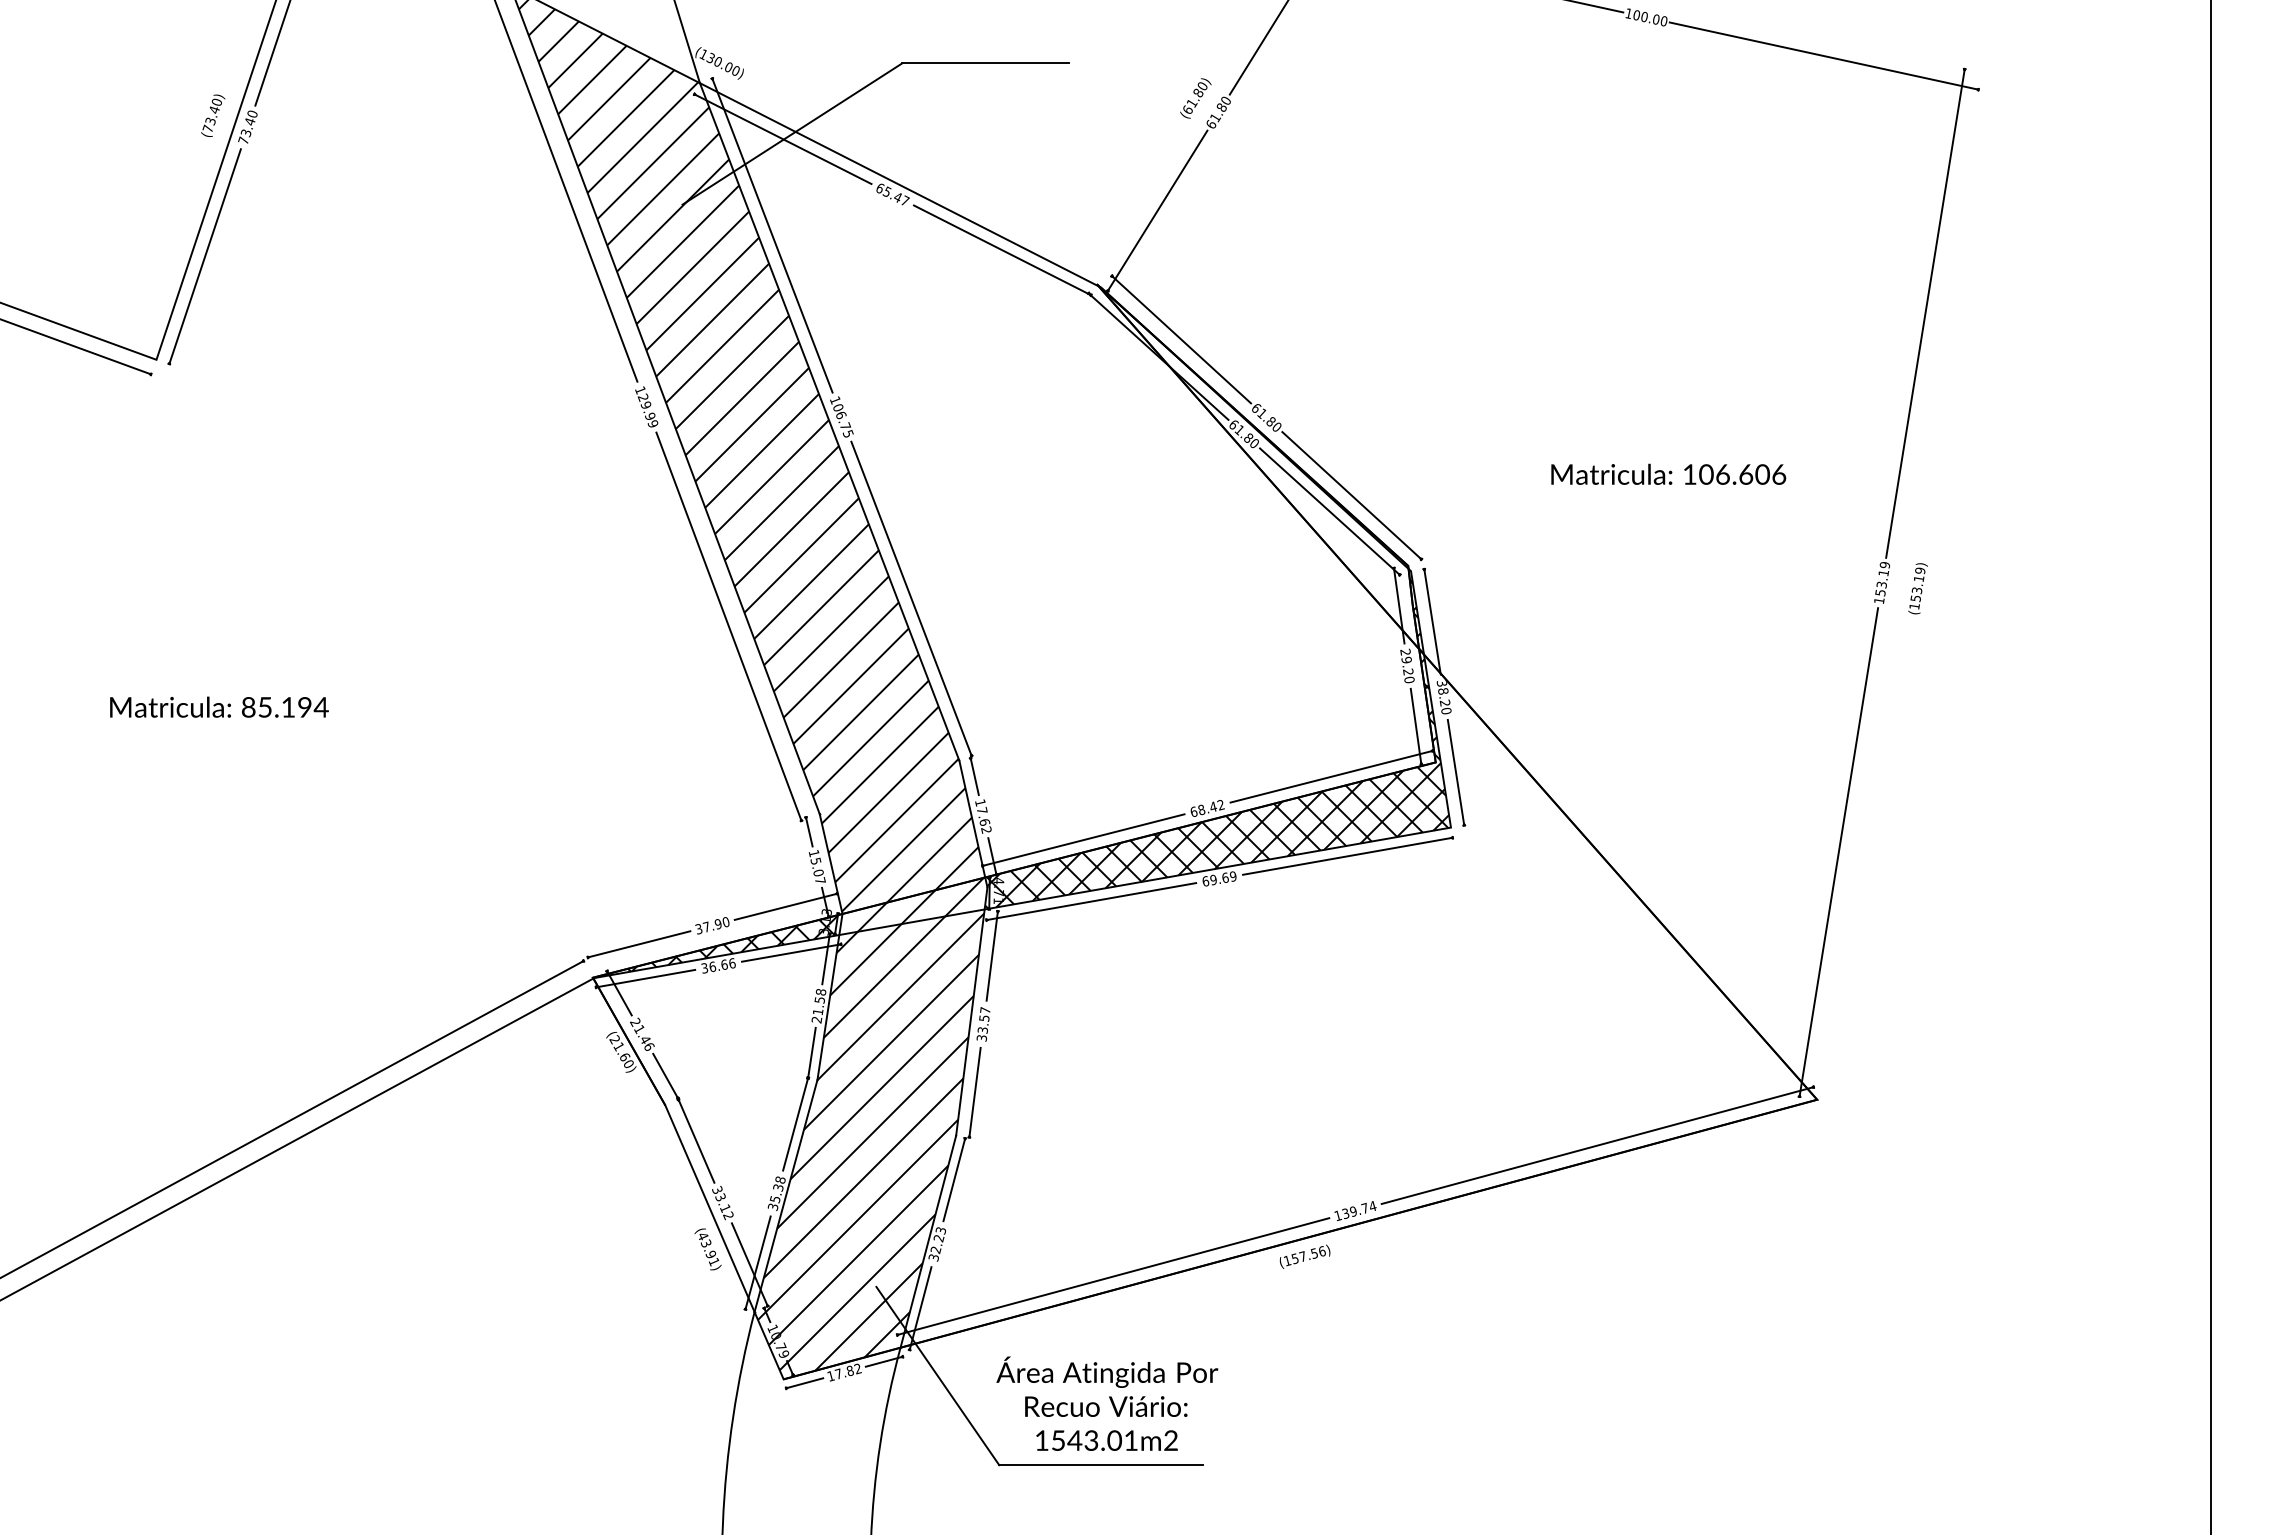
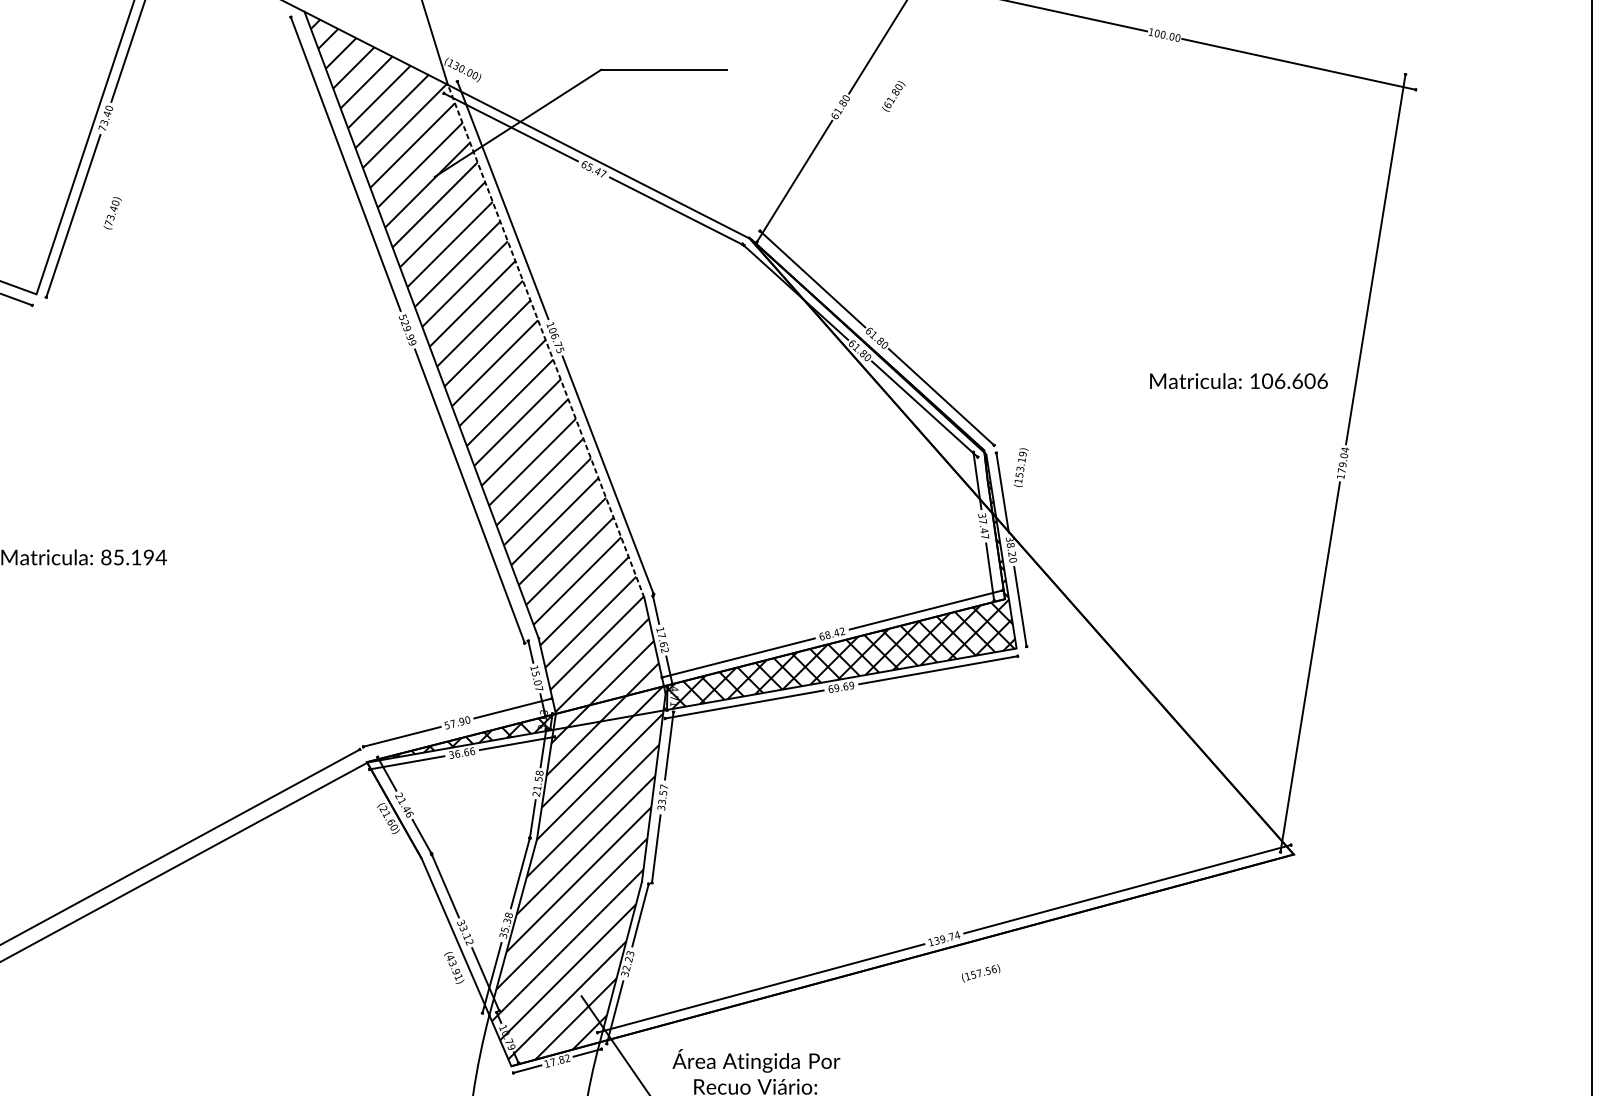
text: (1195, 98) -> (893, 96), moved
text: (213, 115) -> (113, 213), moved
text: (640, 390) -> (402, 317), 129.99 -> 529.99
line: (829, 421) -> (546, 341), solid -> dashed
text: (1668, 473) -> (1238, 380), moved
text: (1882, 579) -> (1343, 460), 153.19 -> 179.04
text: (1917, 588) -> (1020, 467), moved
text: (1407, 665) -> (983, 525), 29.20 -> 37.47
text: (698, 927) -> (446, 724), 37.90 -> 57.90
text: (1304, 1256) -> (980, 973), moved

